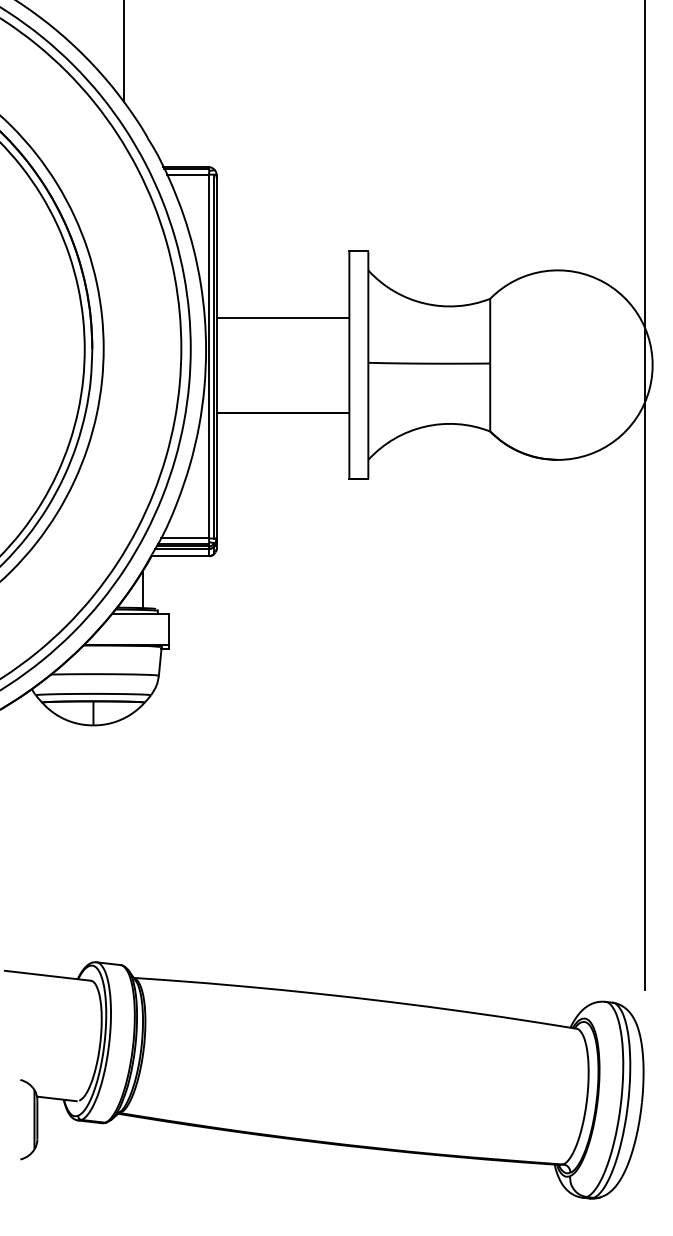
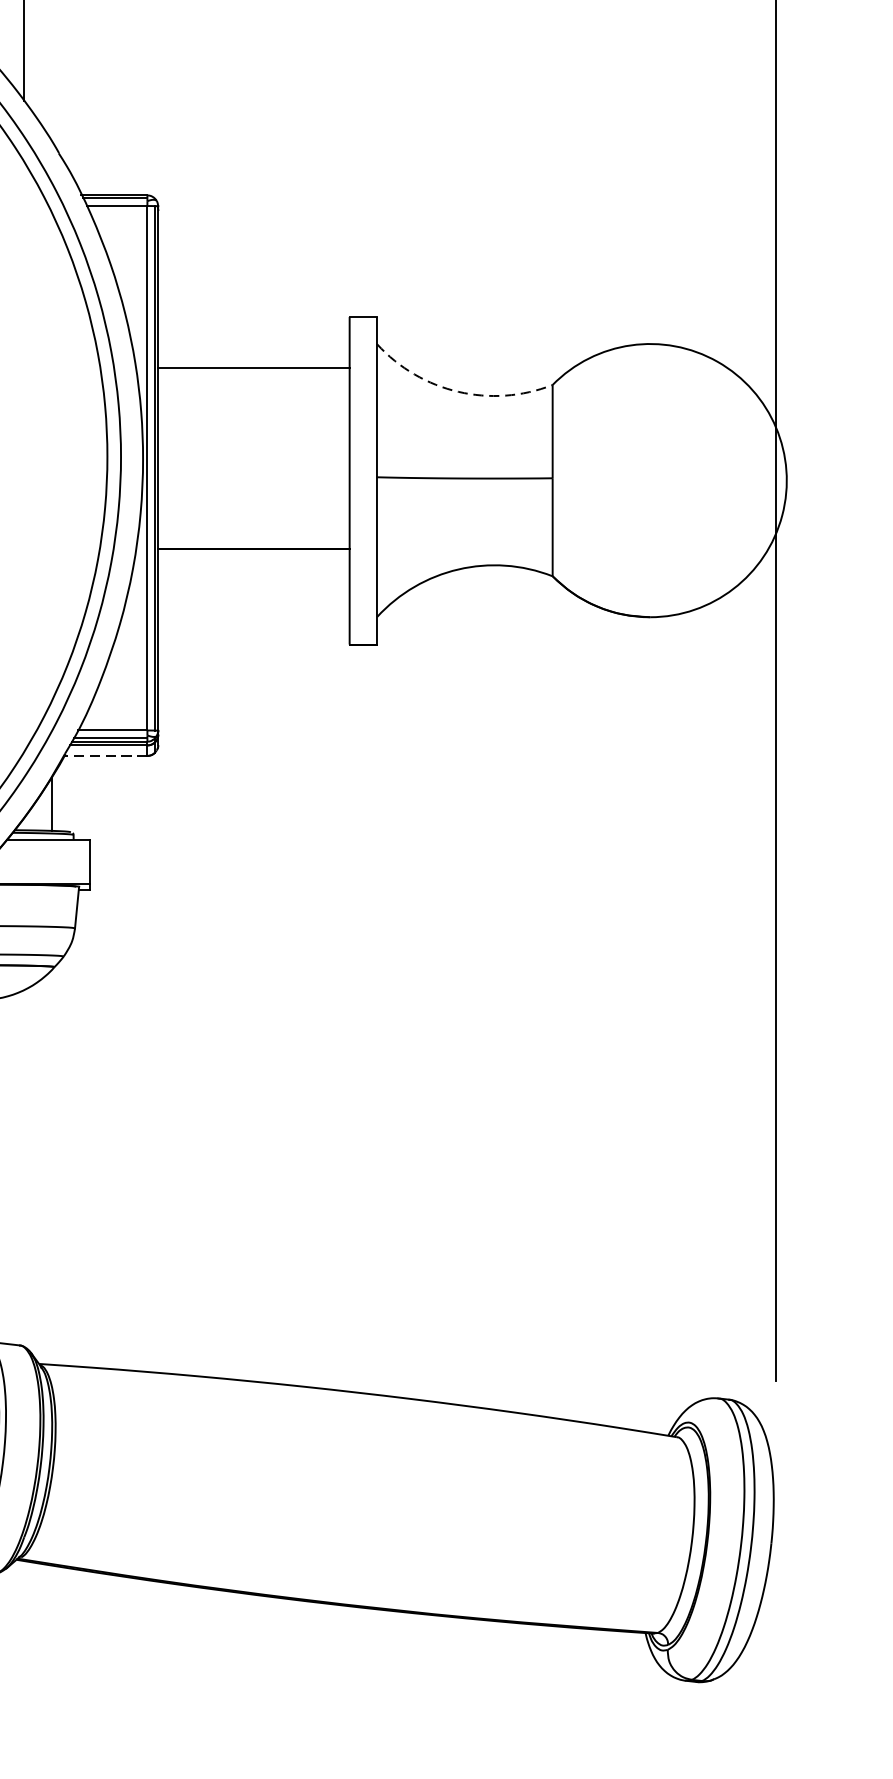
arc: (424, 303) -> (457, 391), solid -> dashed
line: (282, 317) -> (253, 367), moved
line: (180, 556) -> (106, 756), solid -> dashed

